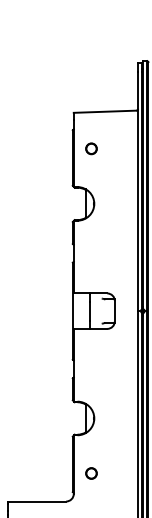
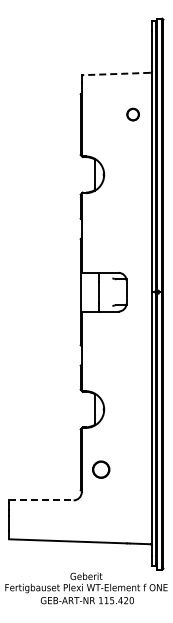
line: (104, 112) -> (115, 74), solid -> dashed
part: (90, 148) -> (132, 114), moved
circle: (90, 473) -> (100, 469), size x1.4
line: (36, 501) -> (41, 500), solid -> dashed

